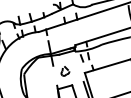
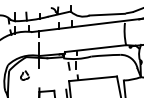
part: (64, 71) -> (24, 75), moved

